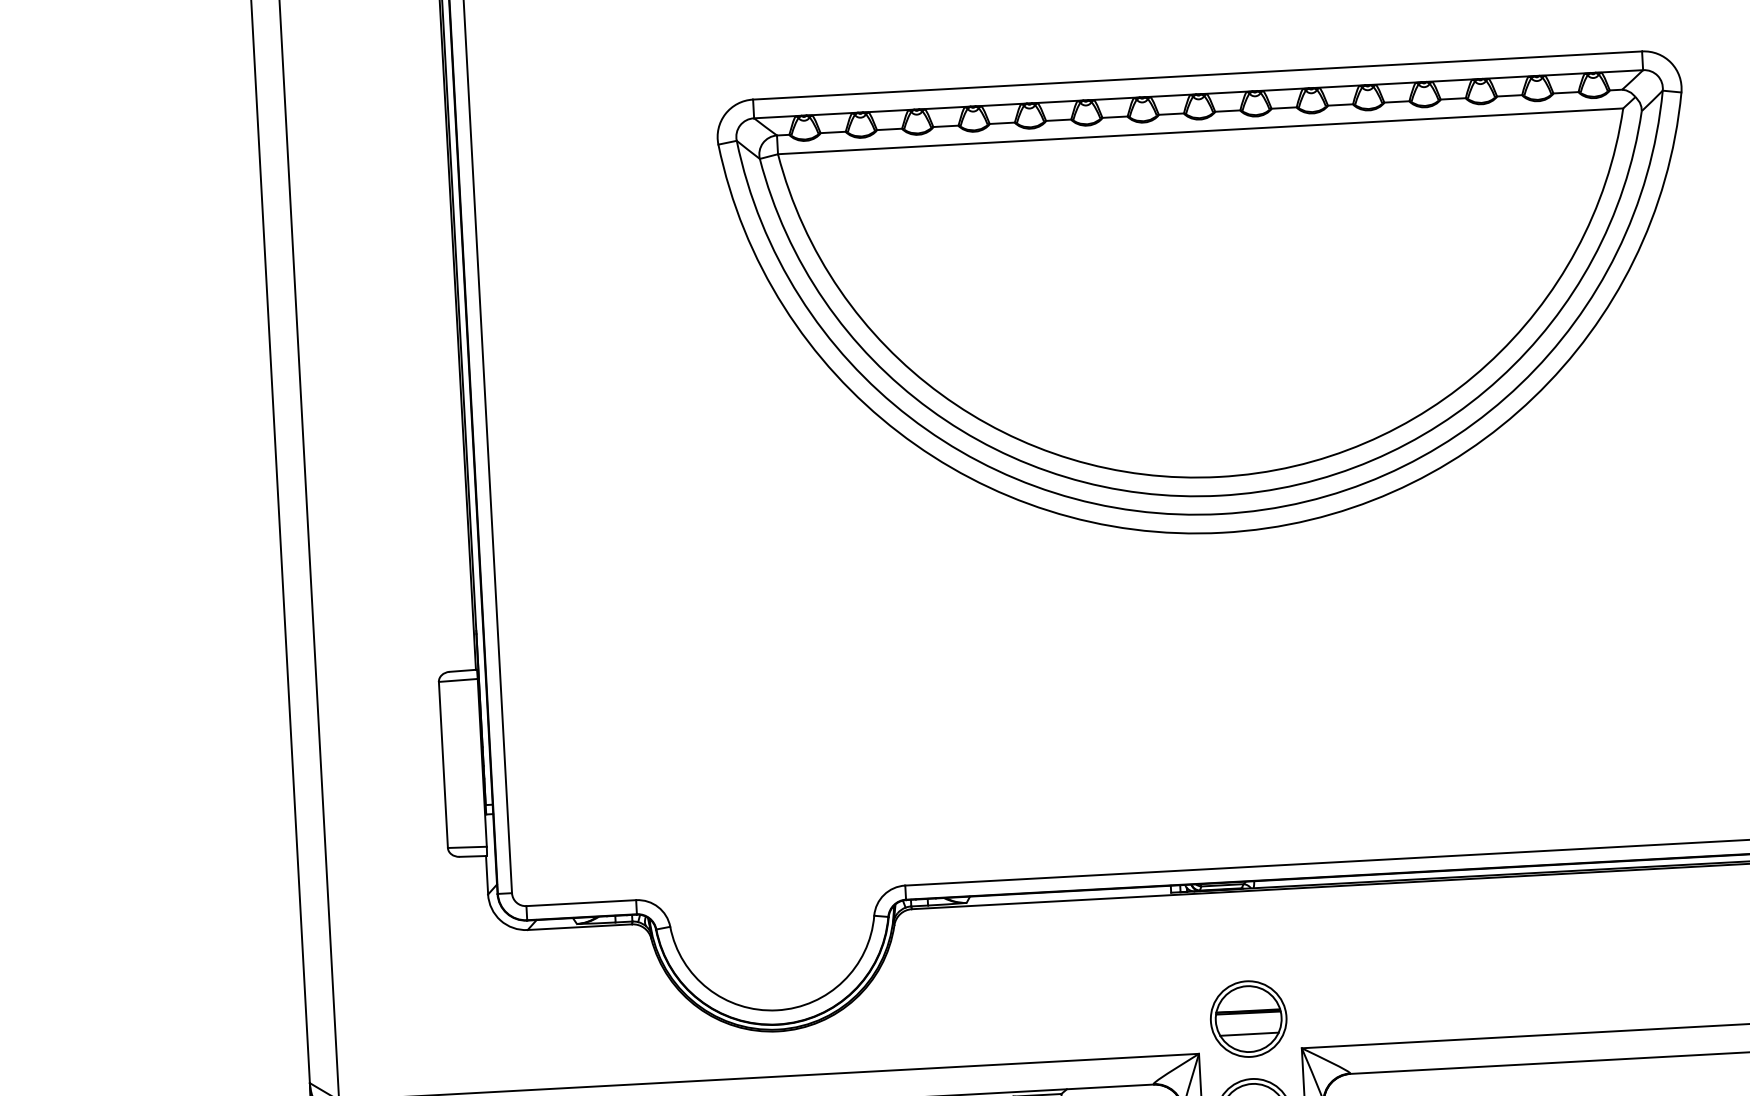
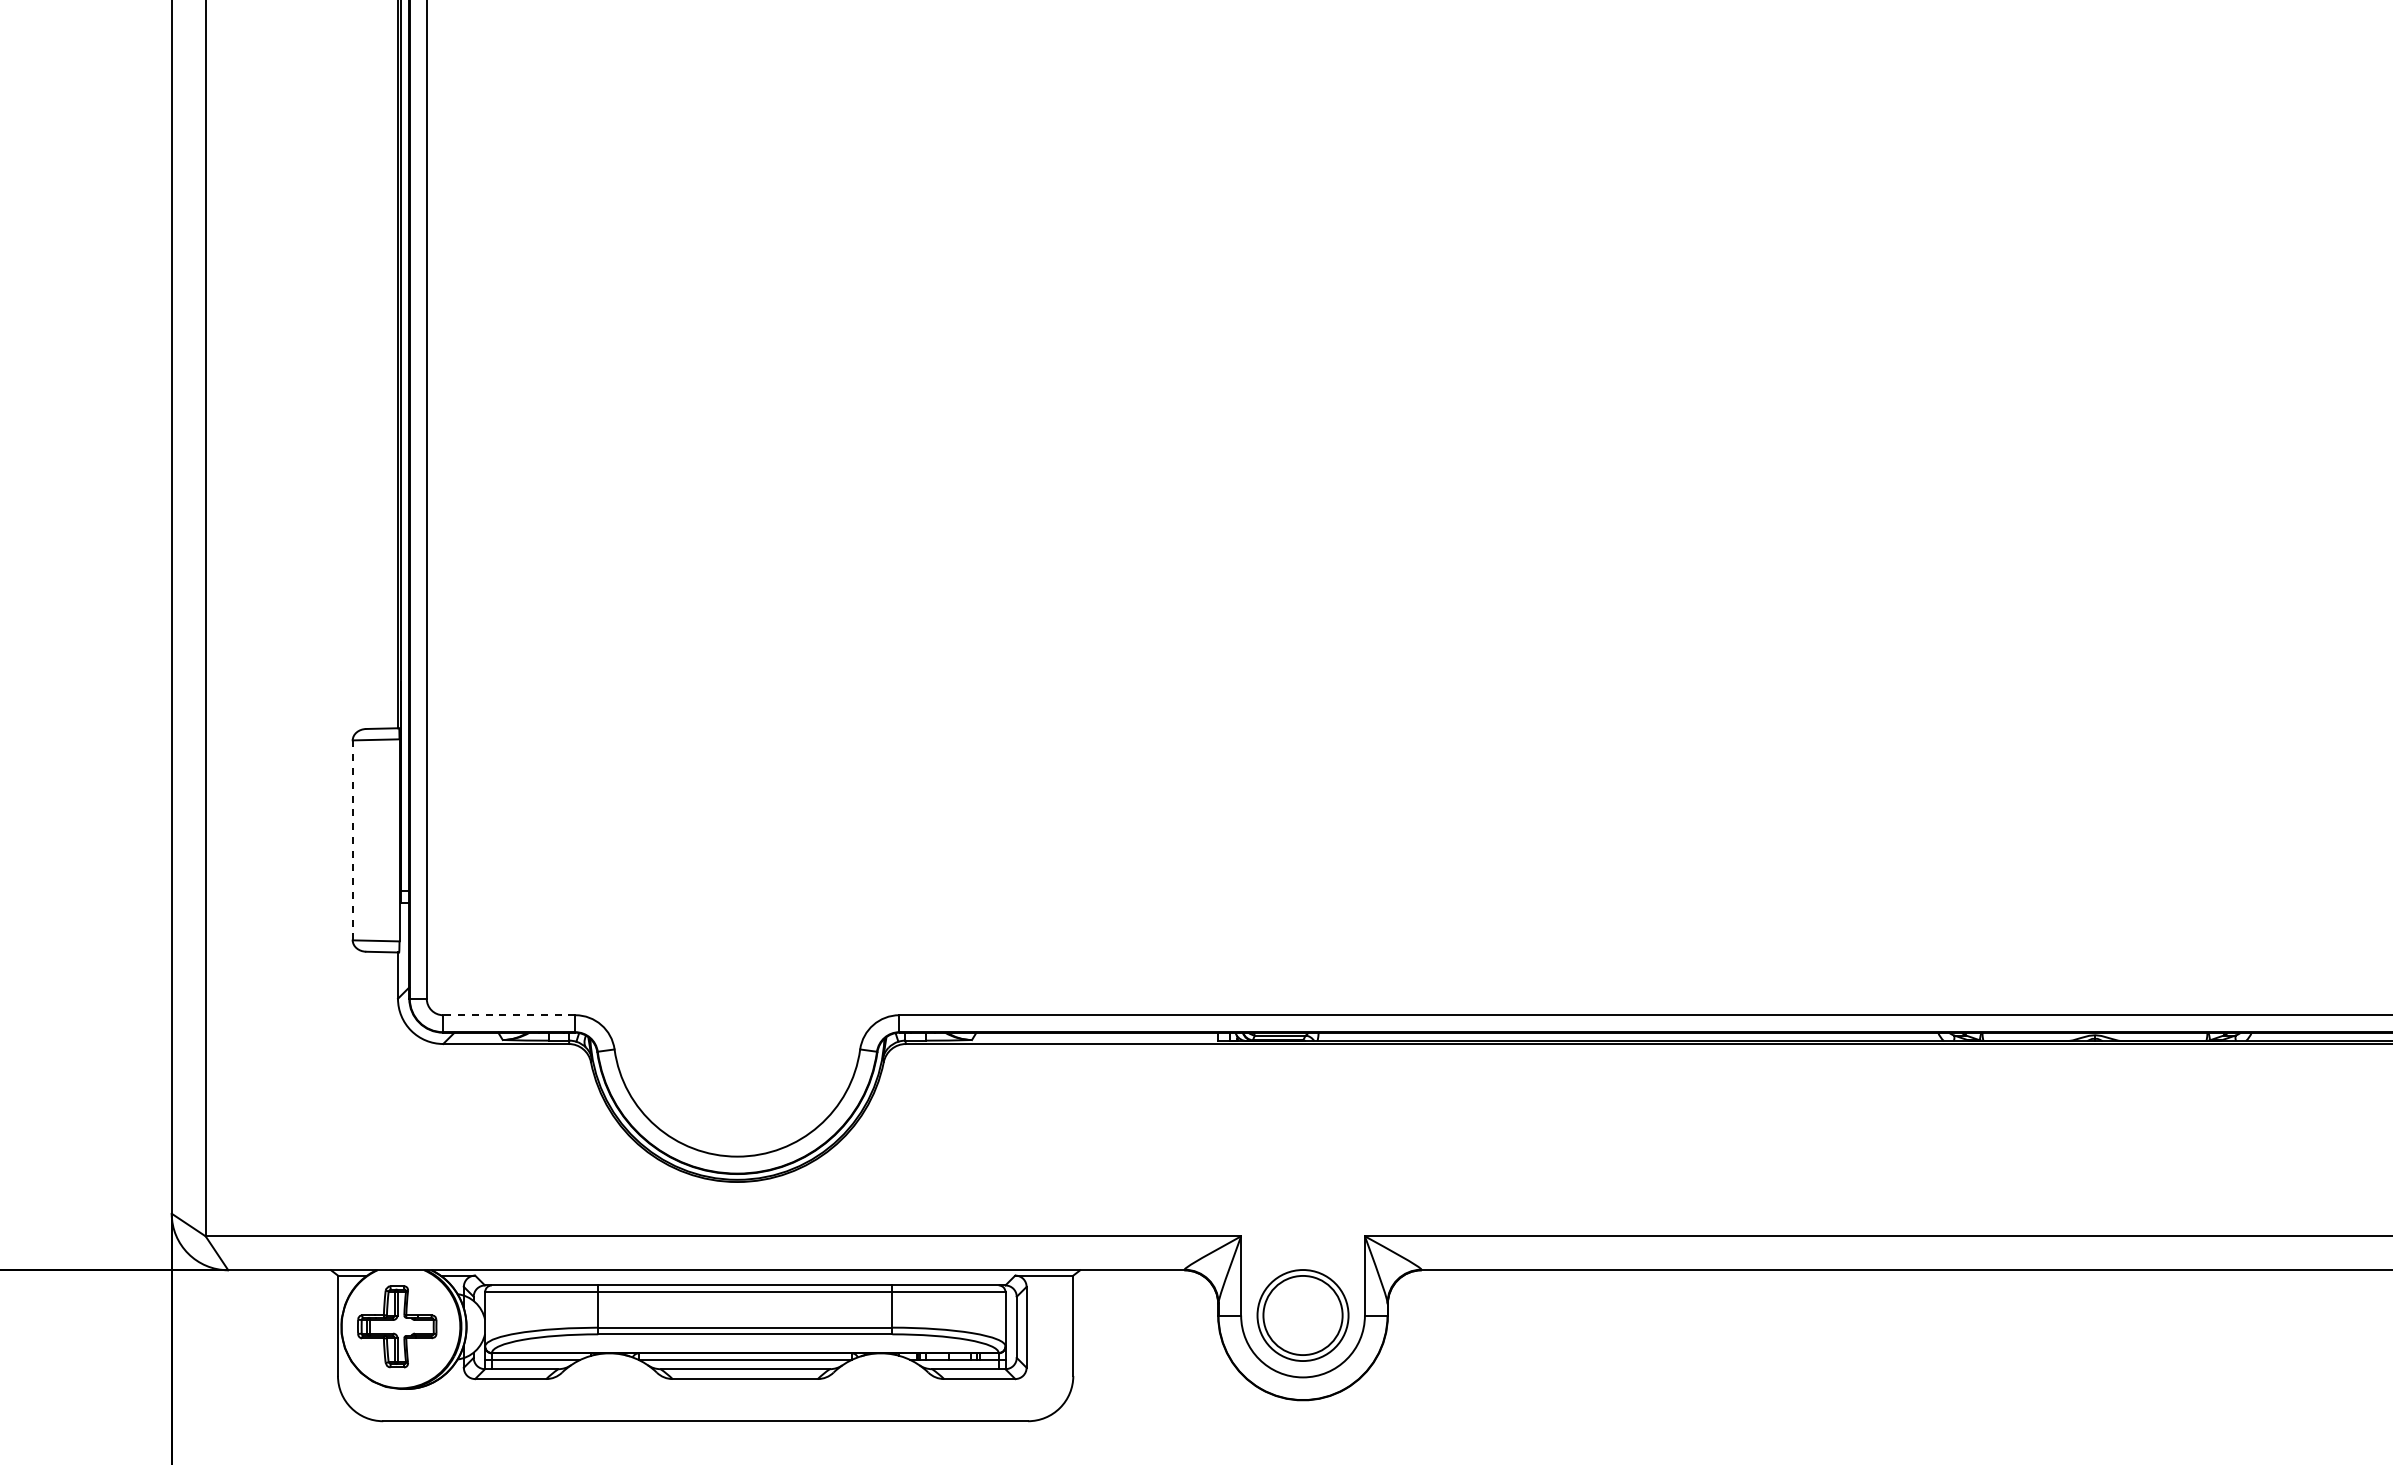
part: (1209, 303) -> (1302, 336), removed
line: (443, 765) -> (352, 840), solid -> dashed
line: (580, 903) -> (508, 1015), solid -> dashed
part: (1248, 1018) -> (1302, 1197), removed

